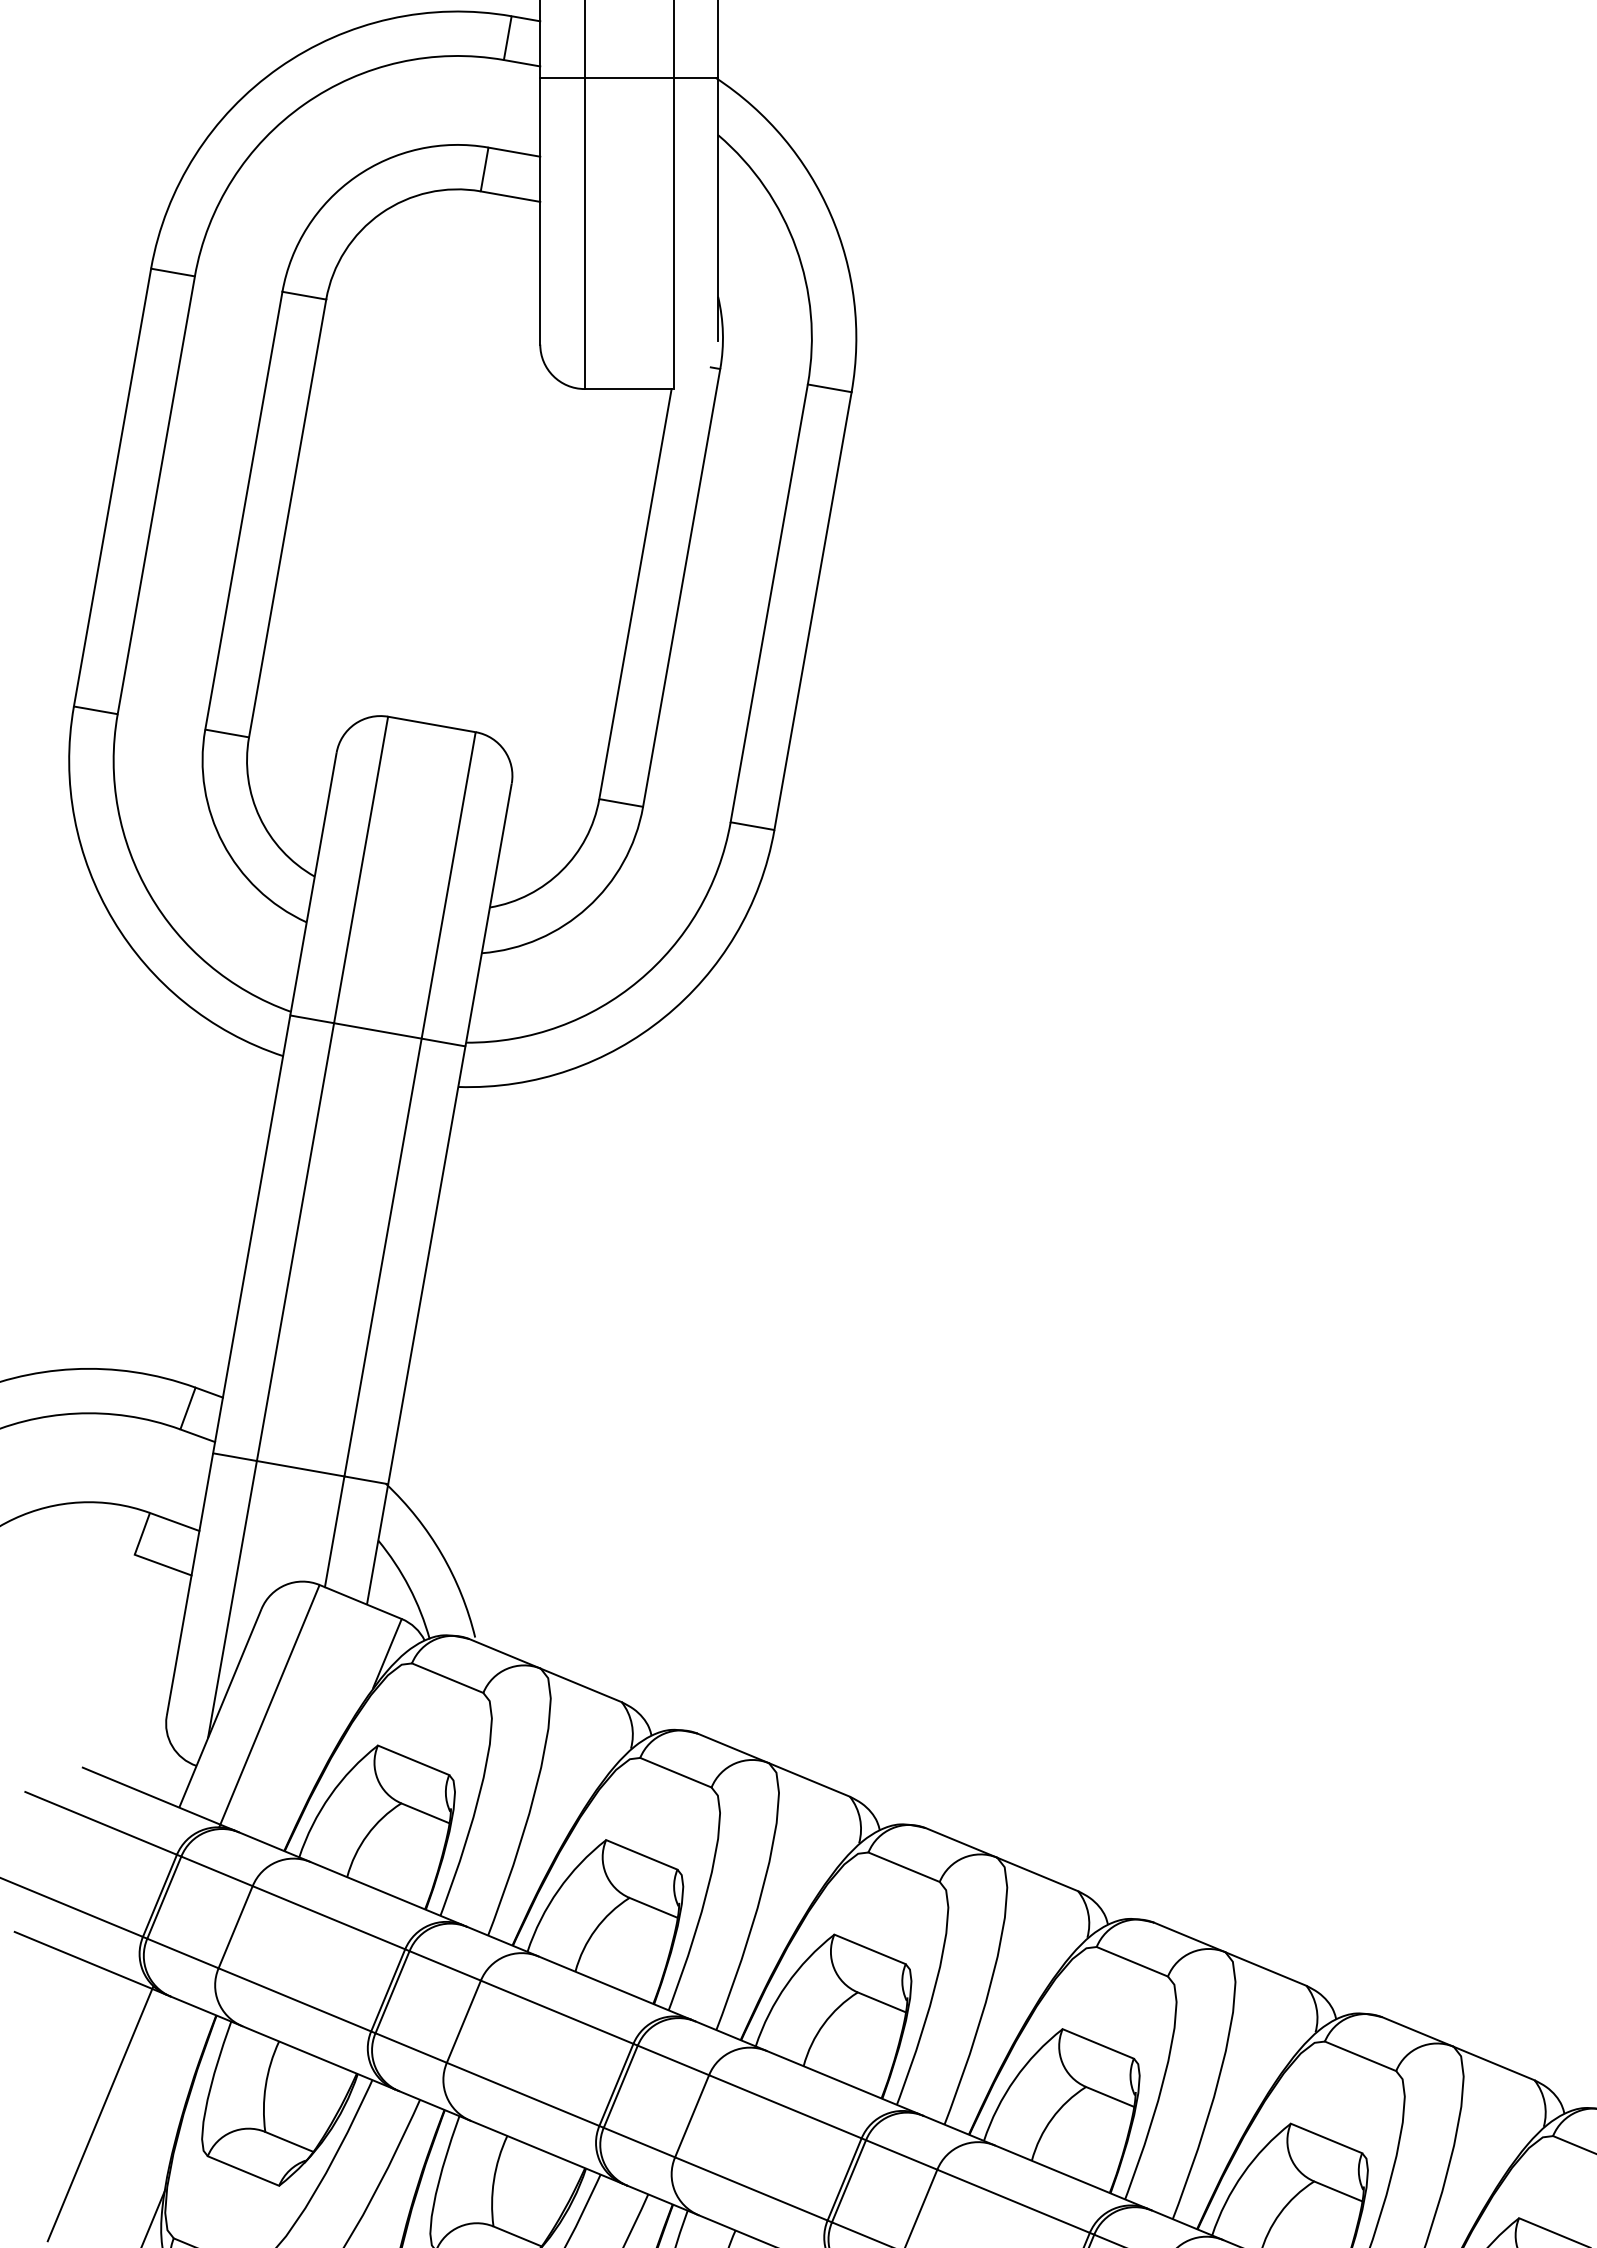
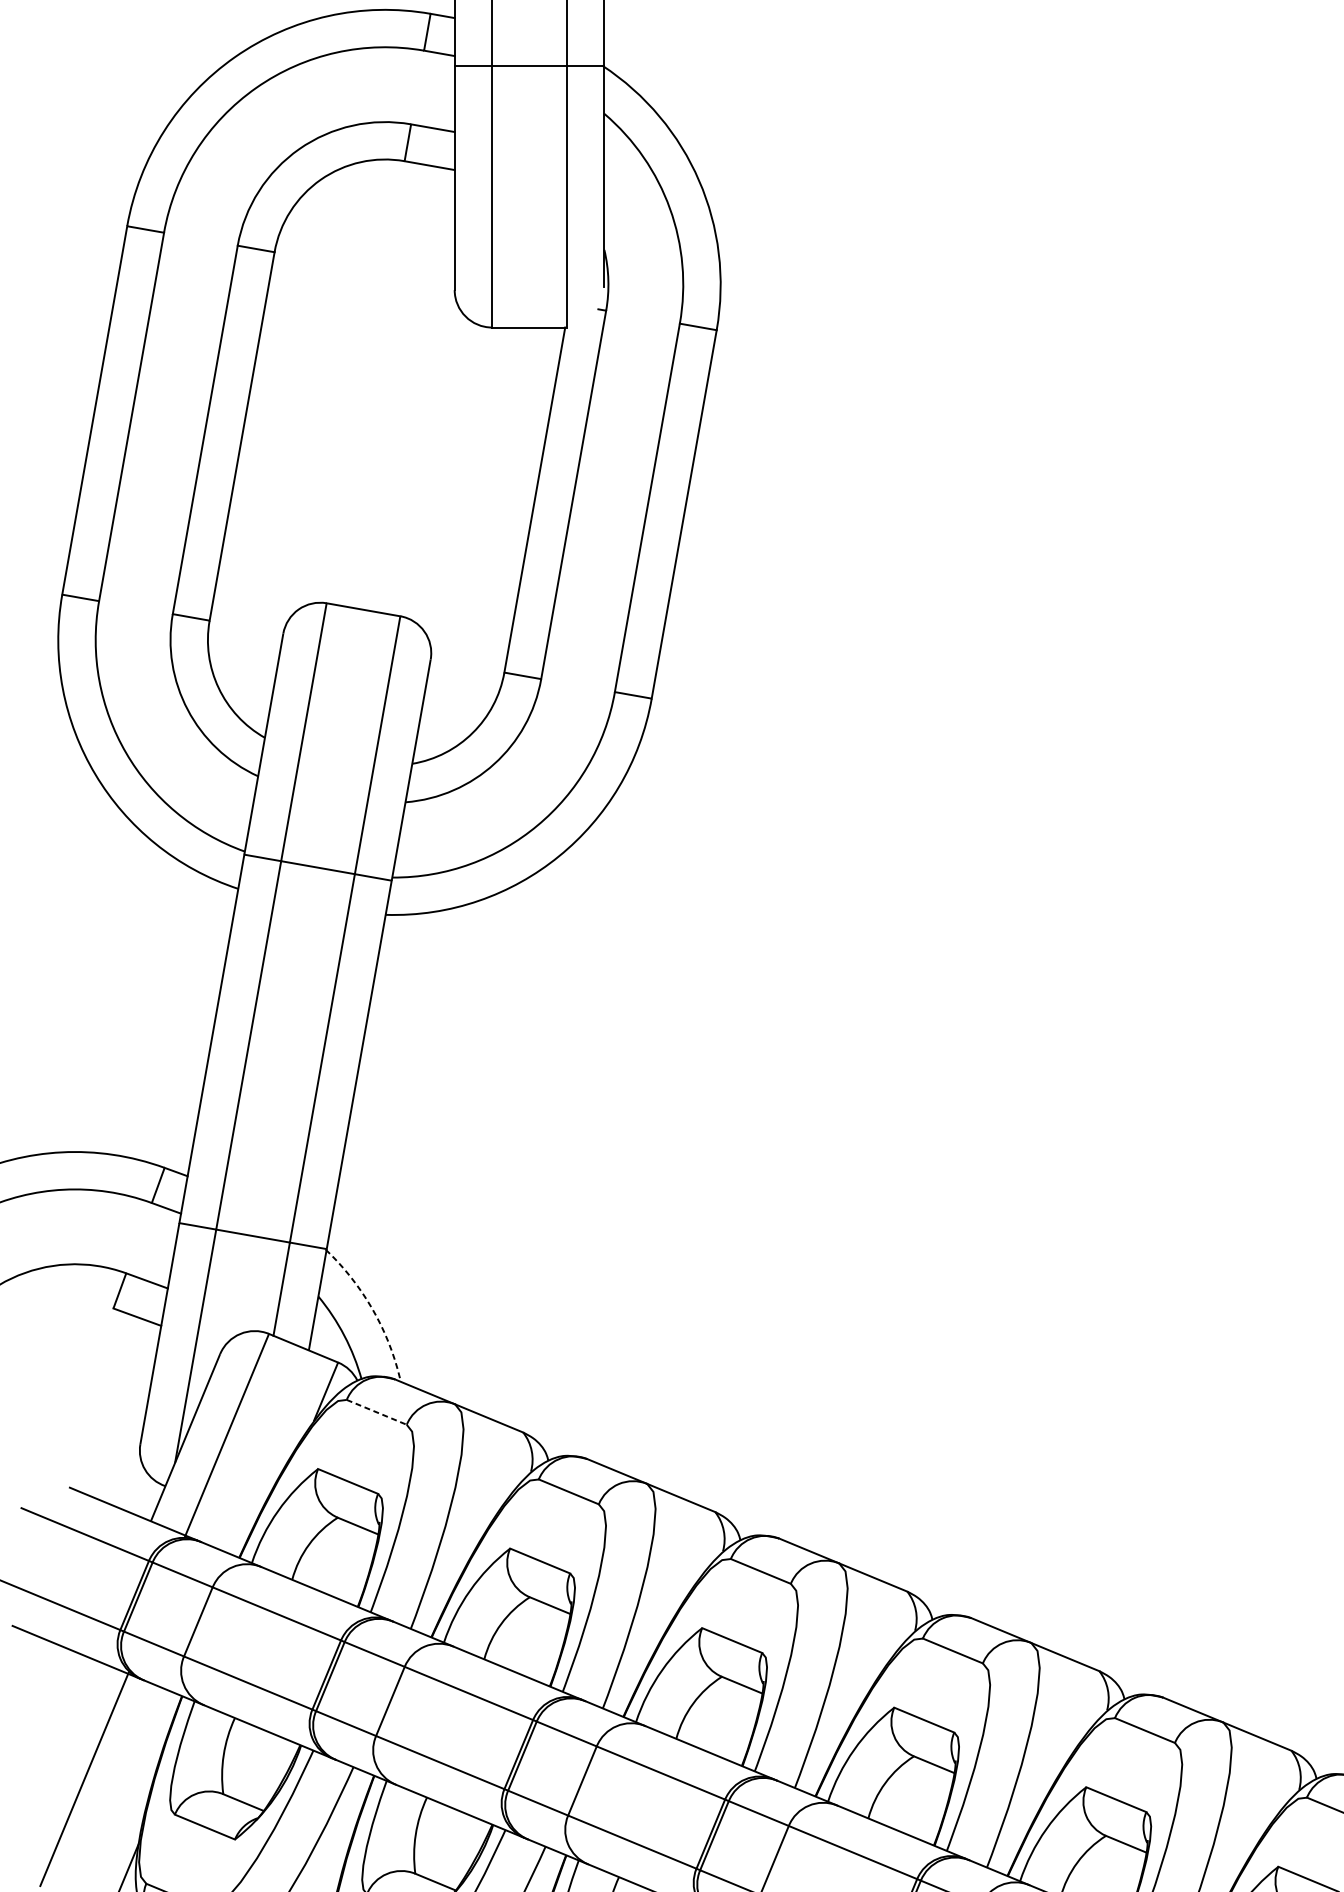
arc: (441, 1554) -> (371, 1308), solid -> dashed
line: (447, 1678) -> (376, 1412), solid -> dashed

